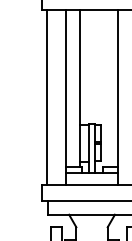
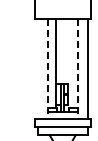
line: (47, 97) -> (37, 68), removed
line: (65, 97) -> (47, 68), solid -> dashed
line: (118, 97) -> (77, 68), solid -> dashed

